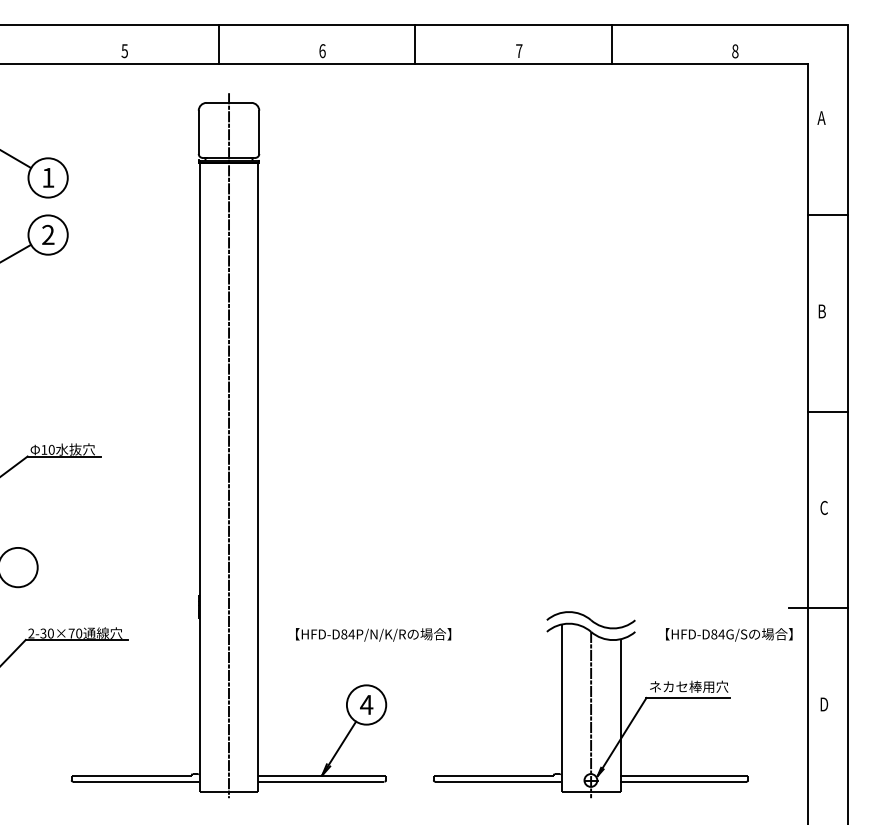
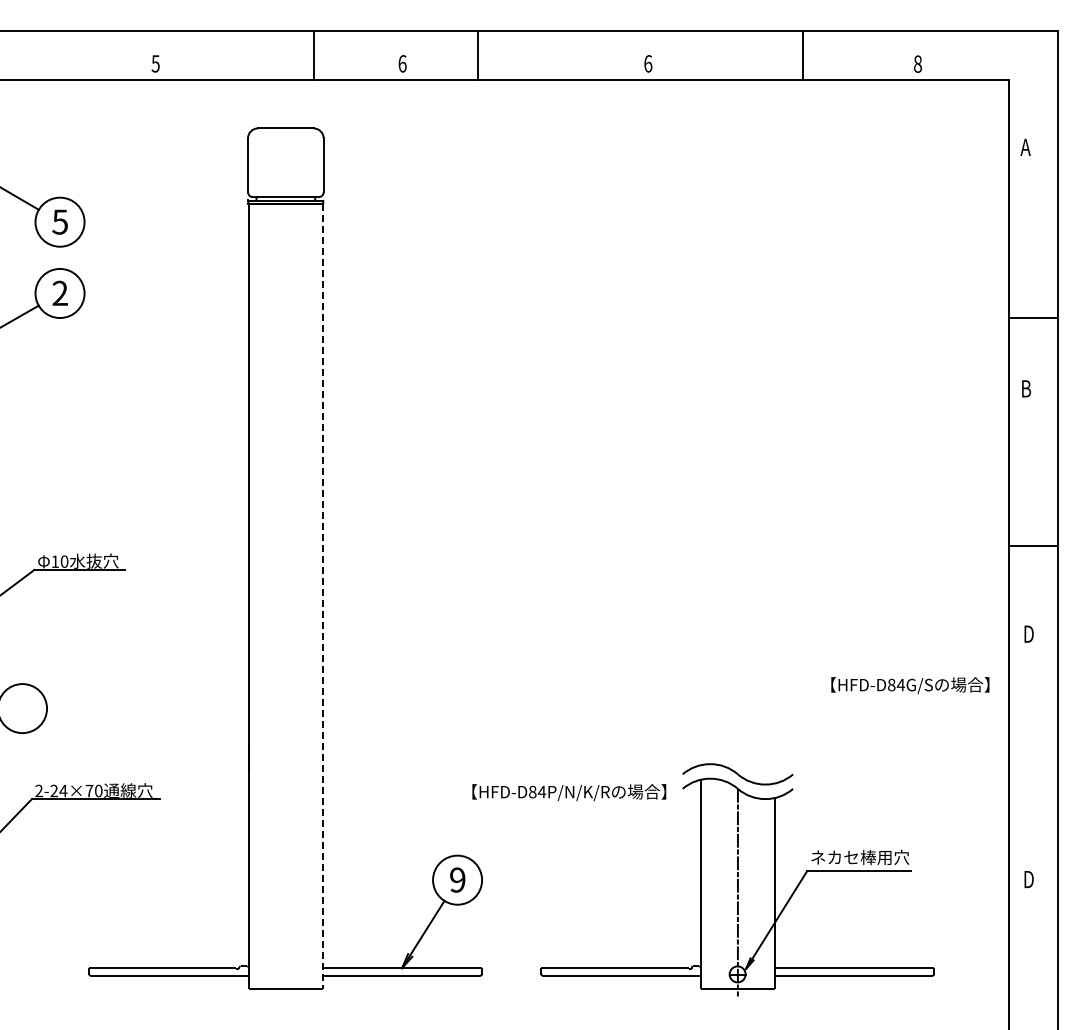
line: (219, 43) -> (314, 54), moved
line: (415, 43) -> (477, 54), moved
line: (611, 43) -> (802, 54), moved
text: (519, 50) -> (648, 63), 7 -> 6
text: (47, 177) -> (59, 221), 1 -> 5
line: (827, 215) -> (1033, 317), moved
line: (827, 412) -> (1033, 546), moved
line: (228, 445) -> (285, 556), removed
line: (258, 477) -> (322, 596), solid -> dashed
text: (823, 507) -> (1028, 633), C -> D
line: (818, 608) -> (1021, 759), removed
text: (46, 633) -> (58, 790), 2-30×70 -> 2-24×70
text: (373, 634) -> (569, 792), moved
text: (729, 634) -> (910, 685), moved
text: (366, 704) -> (457, 879), 4 -> 9

